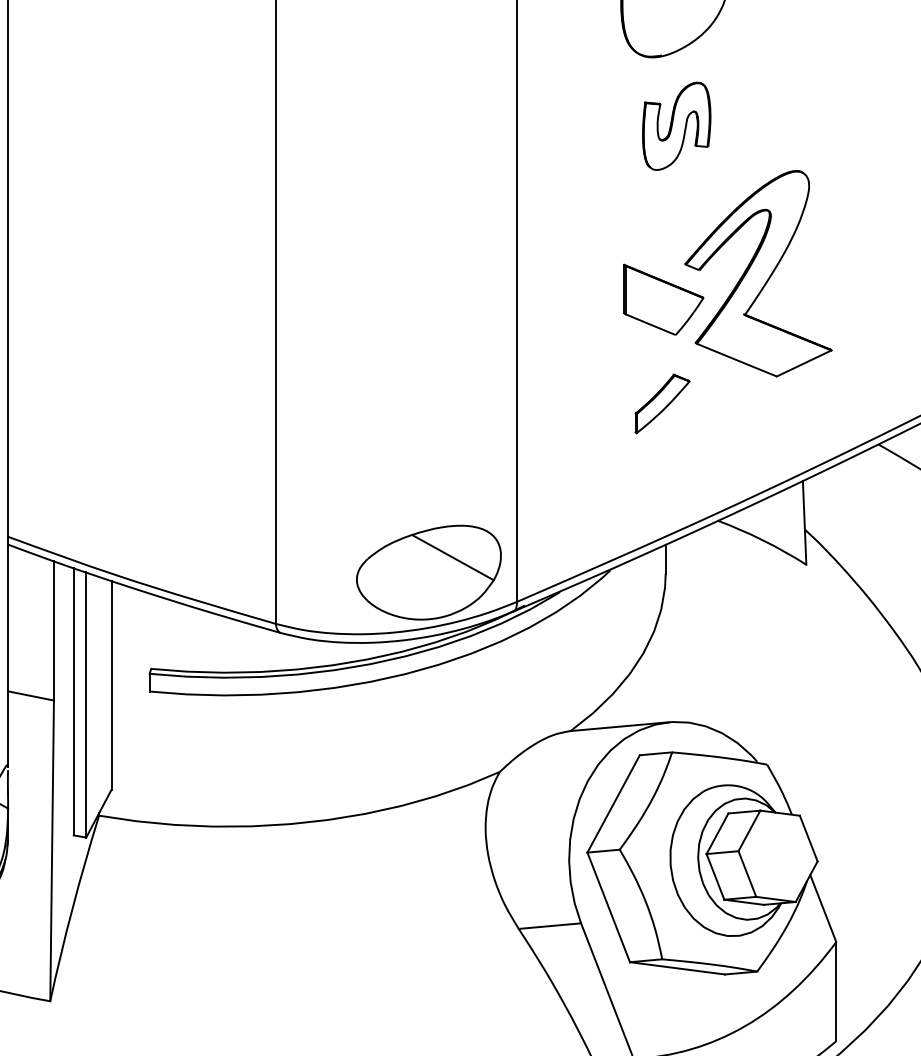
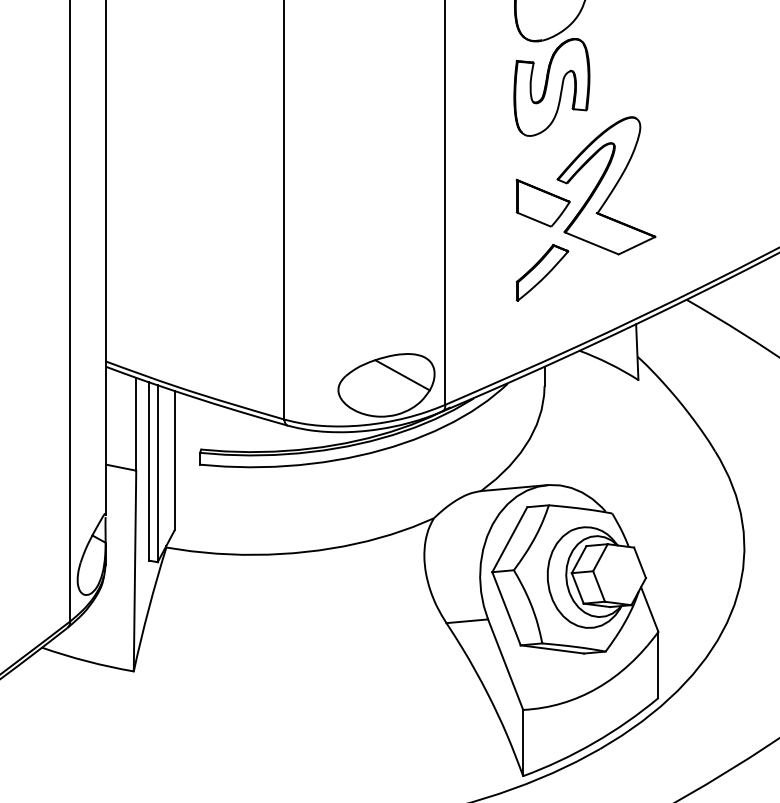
part: (676, 126) -> (551, 87), size x1.67
part: (662, 403) -> (542, 272), size x1.43

